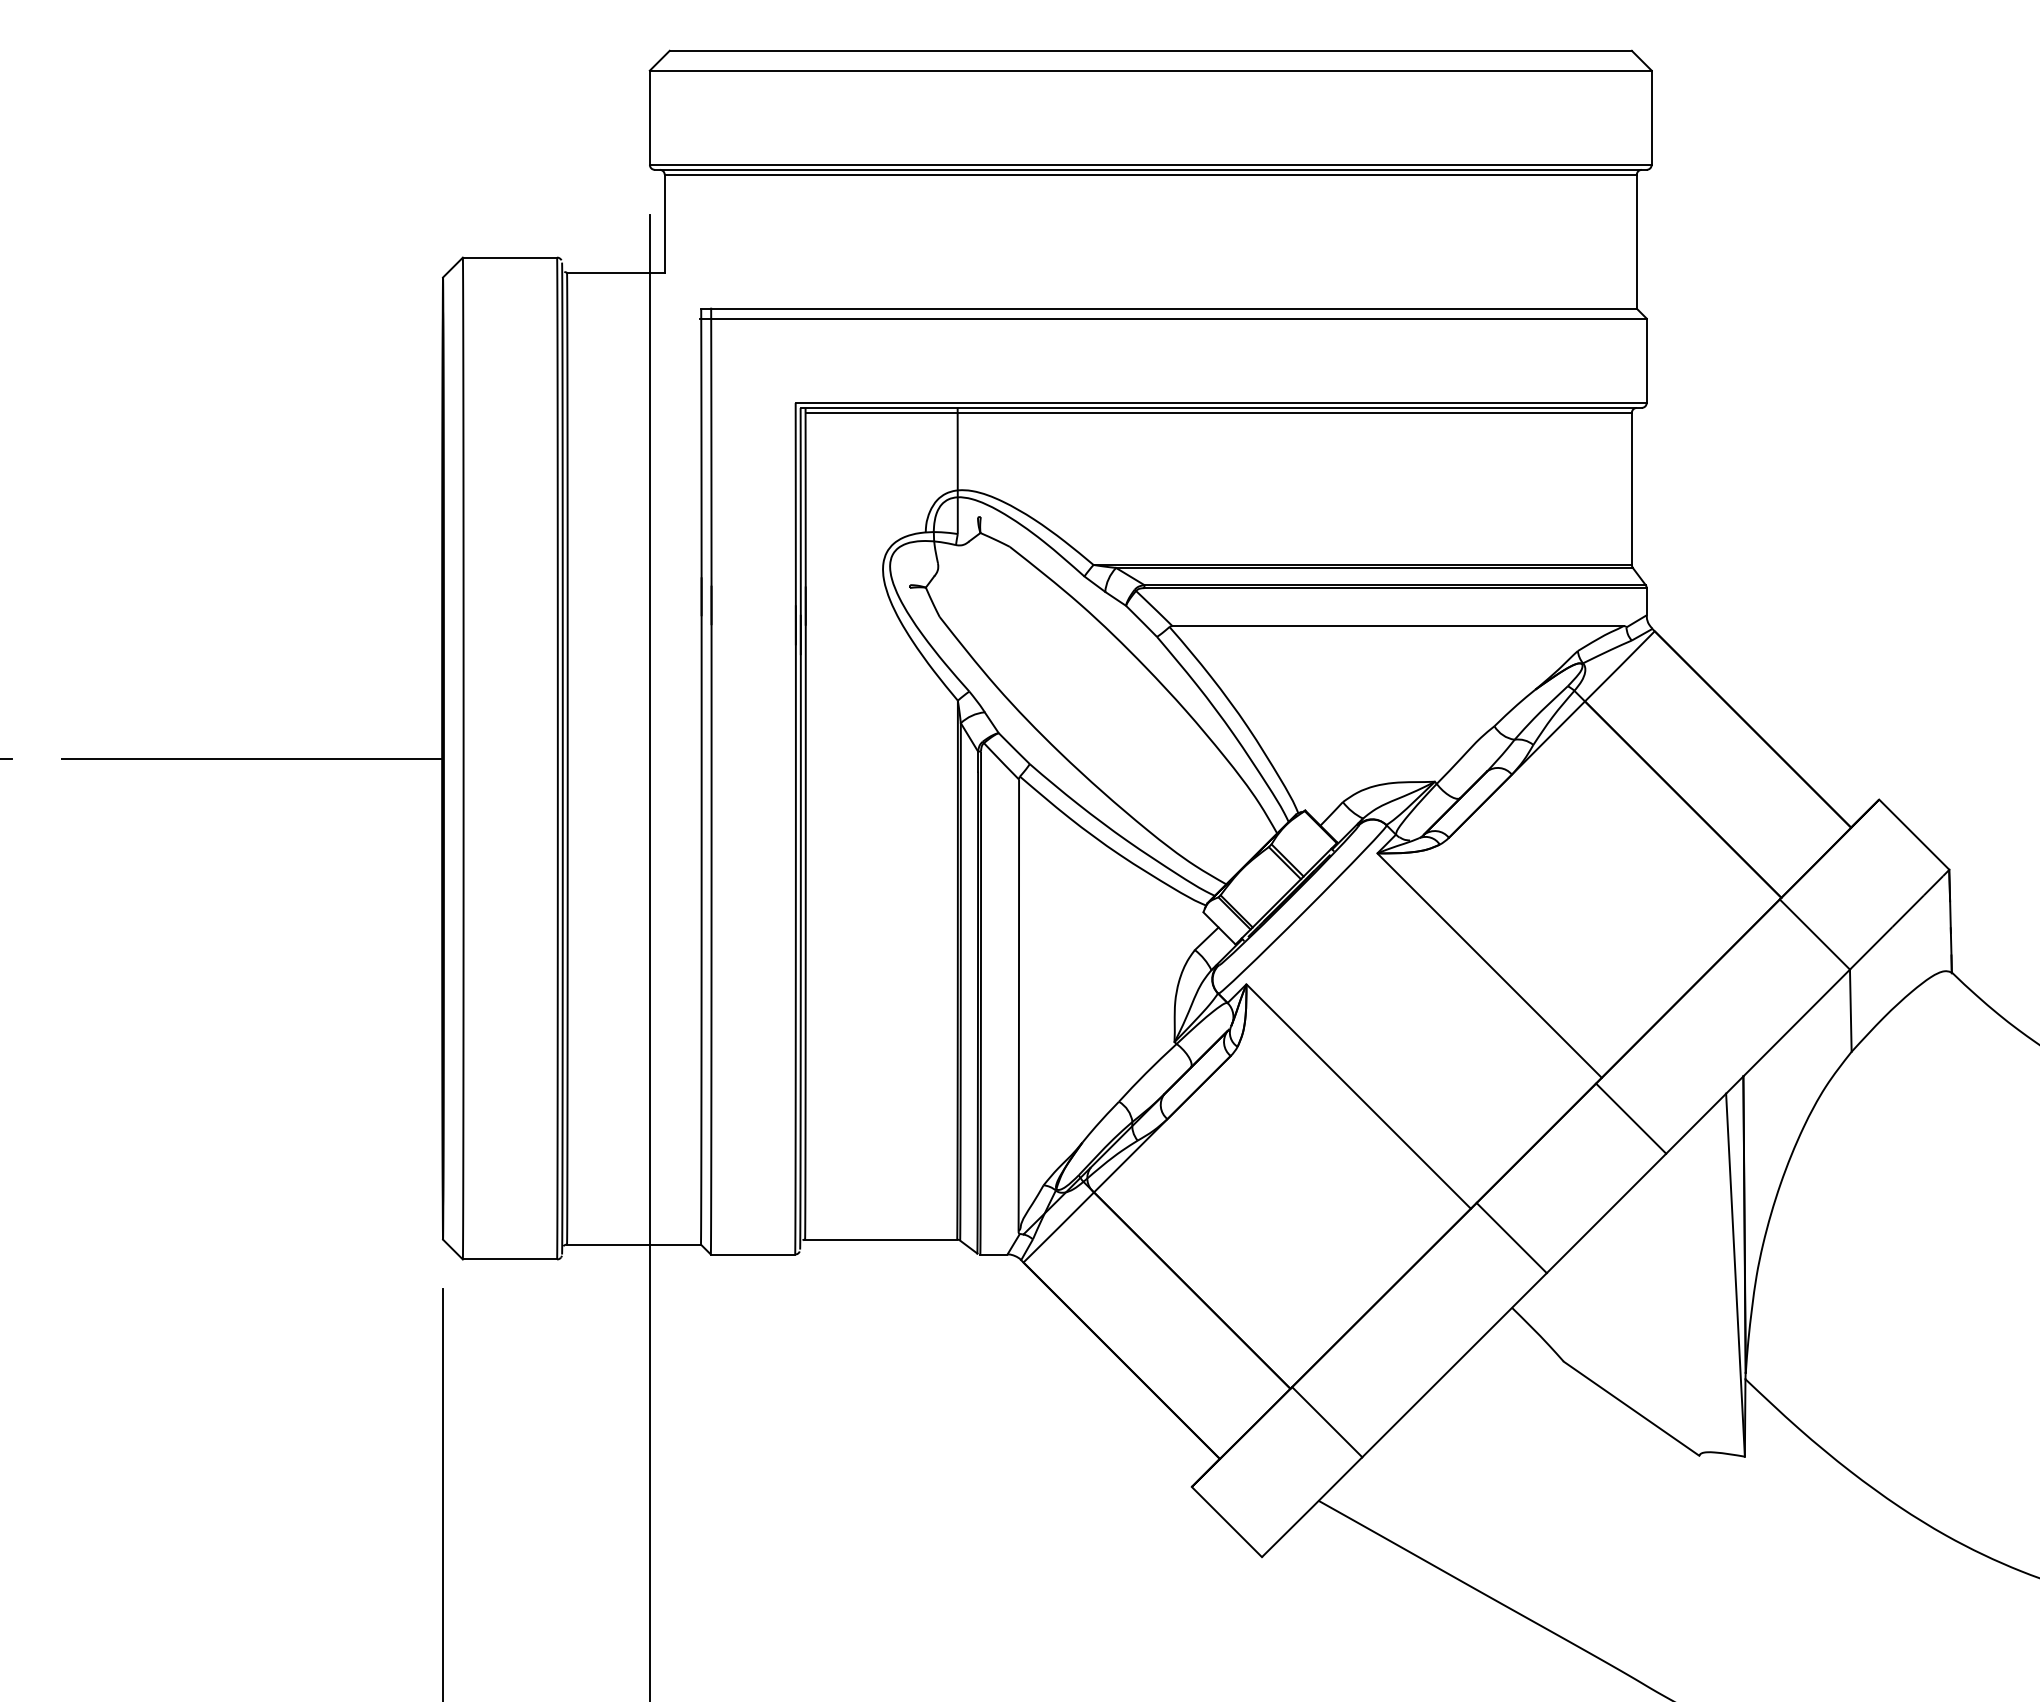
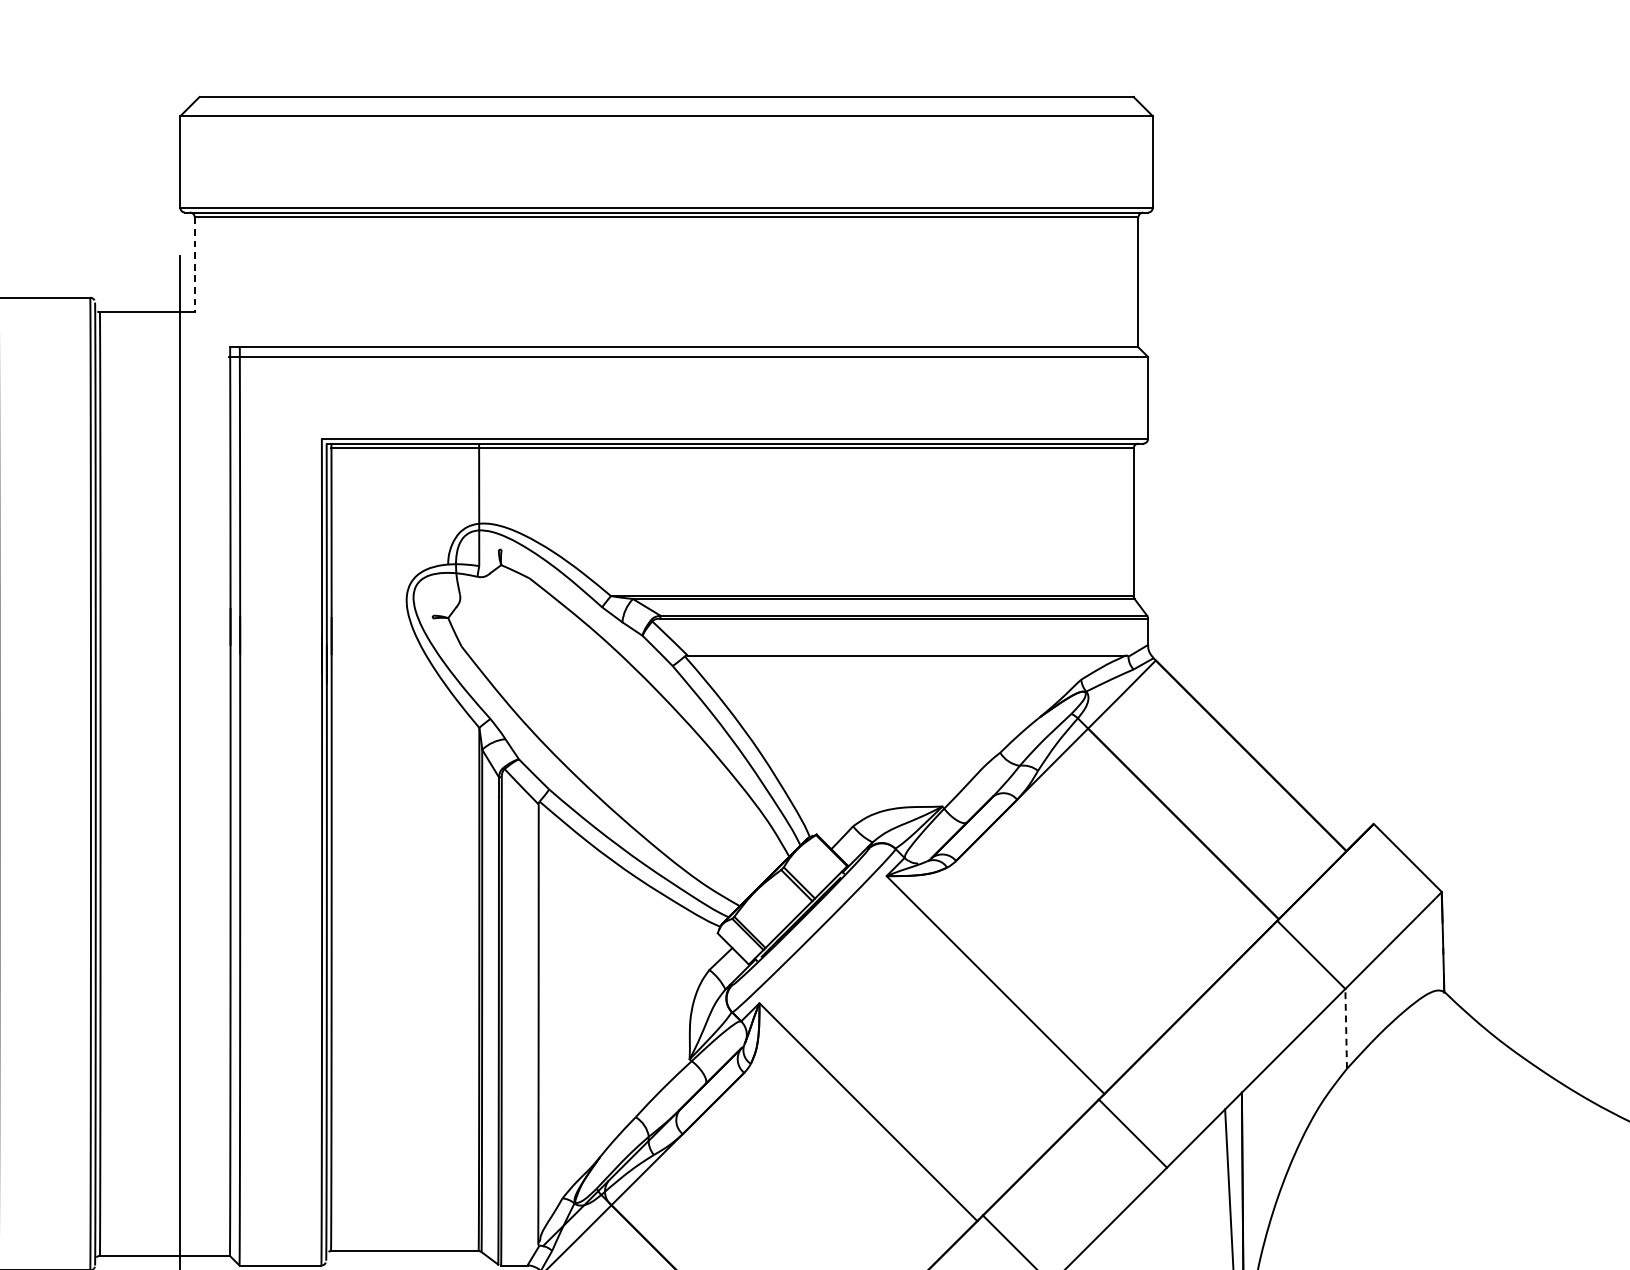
line: (664, 223) -> (194, 264), solid -> dashed
line: (1850, 1010) -> (1345, 1028), solid -> dashed

